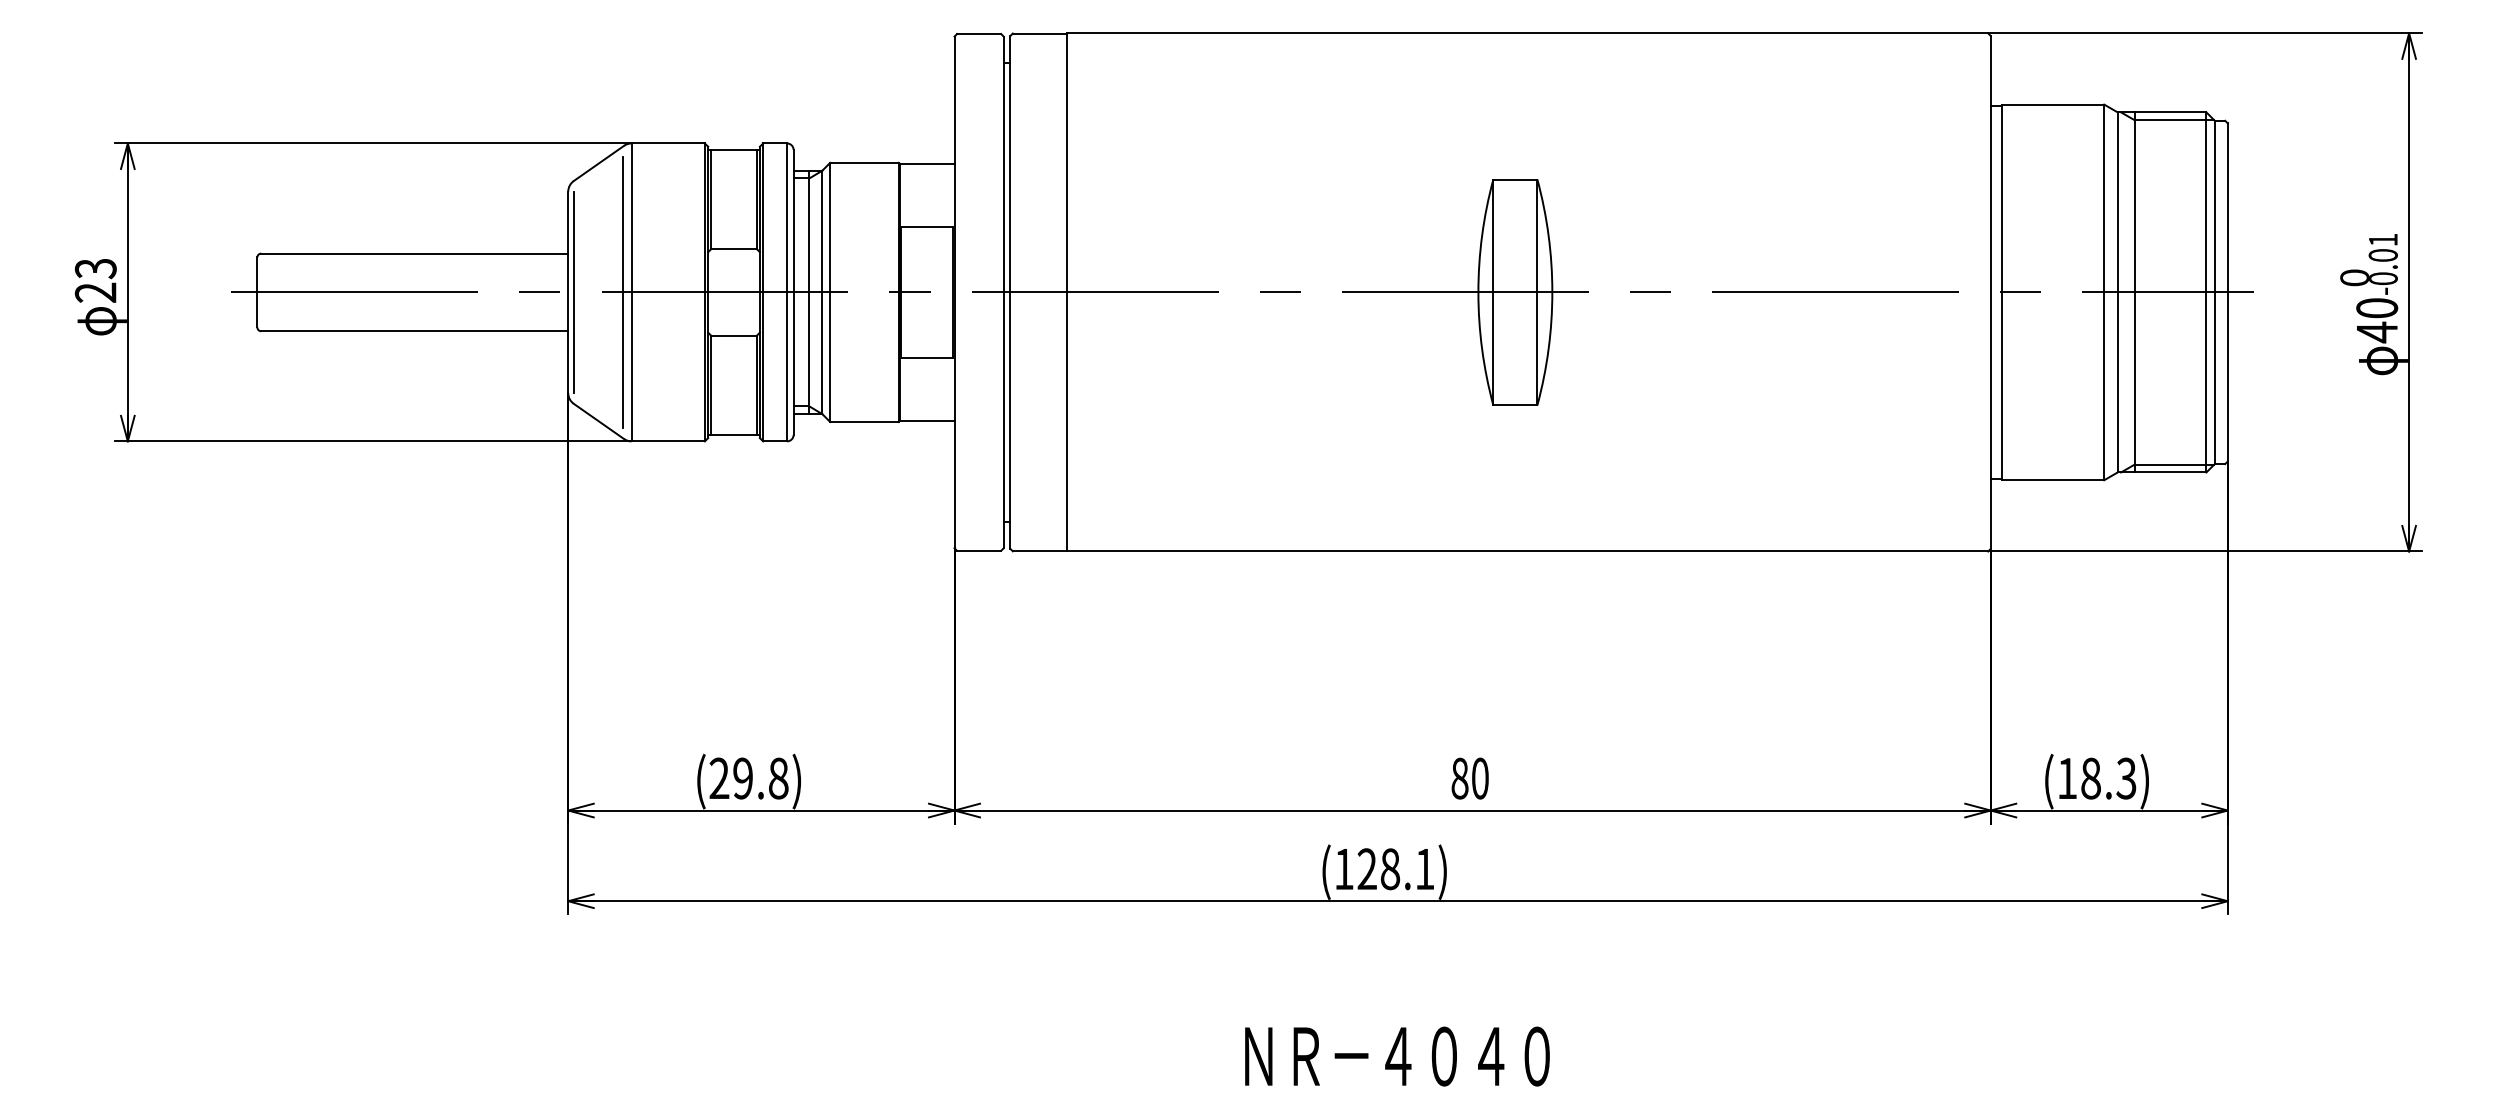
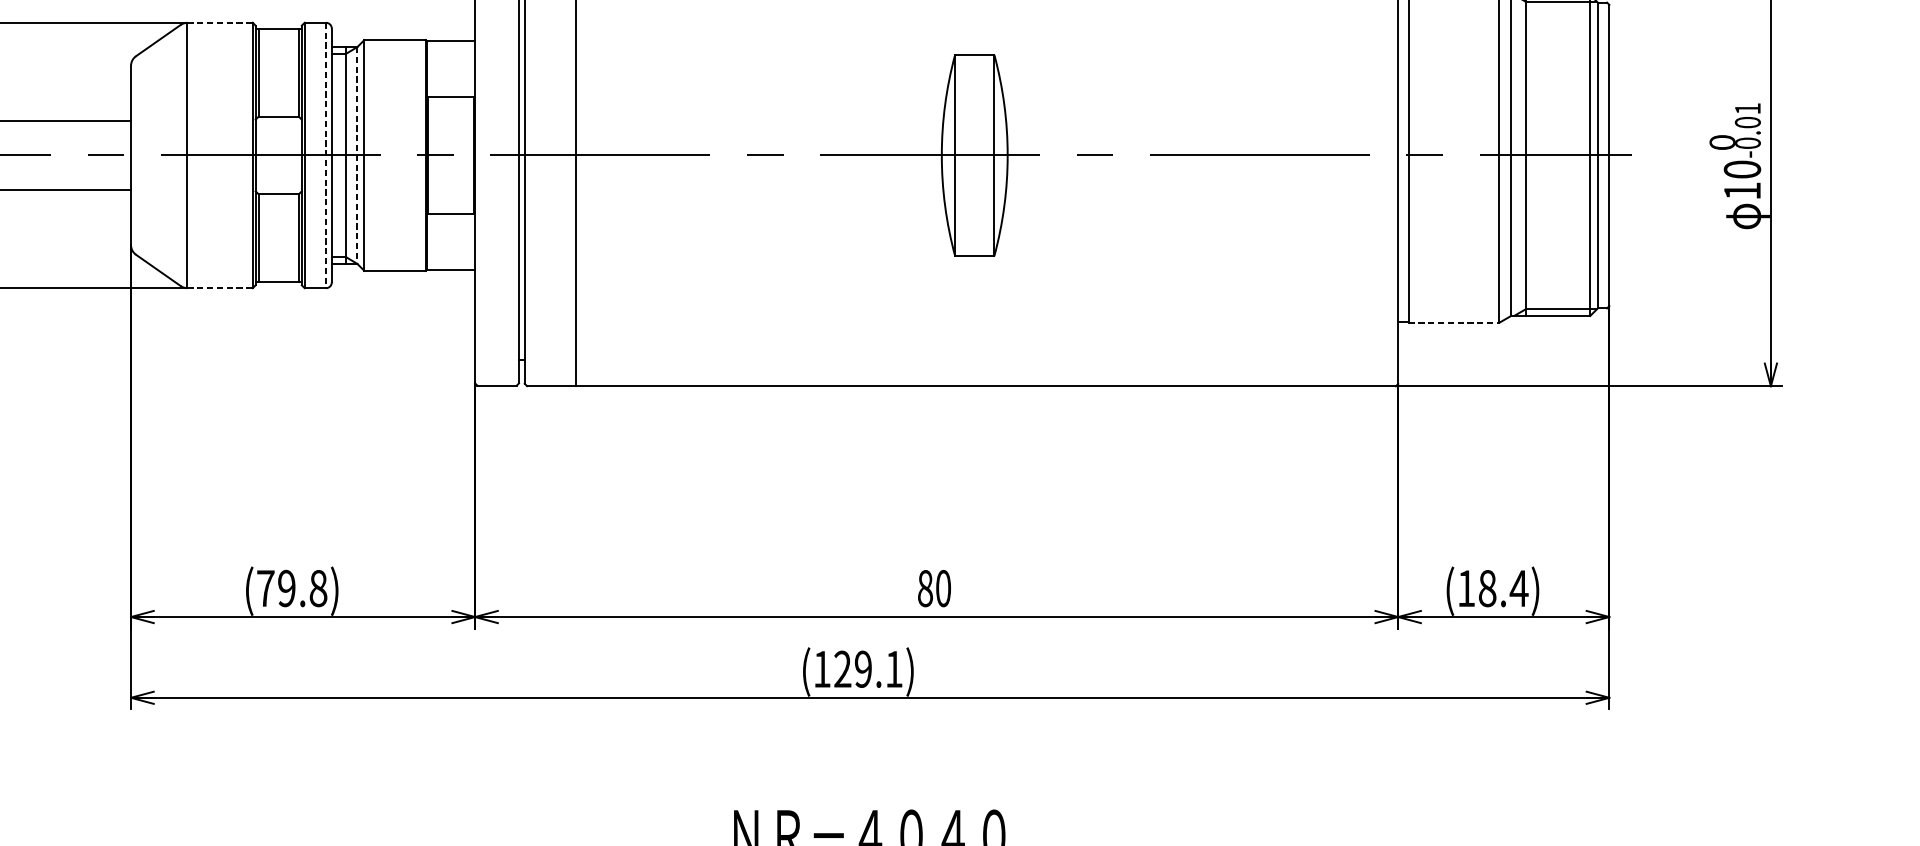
line: (668, 143) -> (220, 22), solid -> dashed
line: (573, 292) -> (135, 155), removed
line: (622, 292) -> (179, 155), removed
line: (787, 292) -> (326, 155), solid -> dashed
line: (822, 292) -> (357, 155), solid -> dashed
text: (2377, 332) -> (1742, 191), 40 -> 10
line: (668, 441) -> (220, 288), solid -> dashed
line: (2053, 480) -> (1454, 323), solid -> dashed
text: (719, 777) -> (265, 587), (29.8) -> (79.8)
text: (2126, 778) -> (1519, 588), (18.3) -> (18.4)
text: (1390, 869) -> (863, 669), (128.1) -> (129.1)

